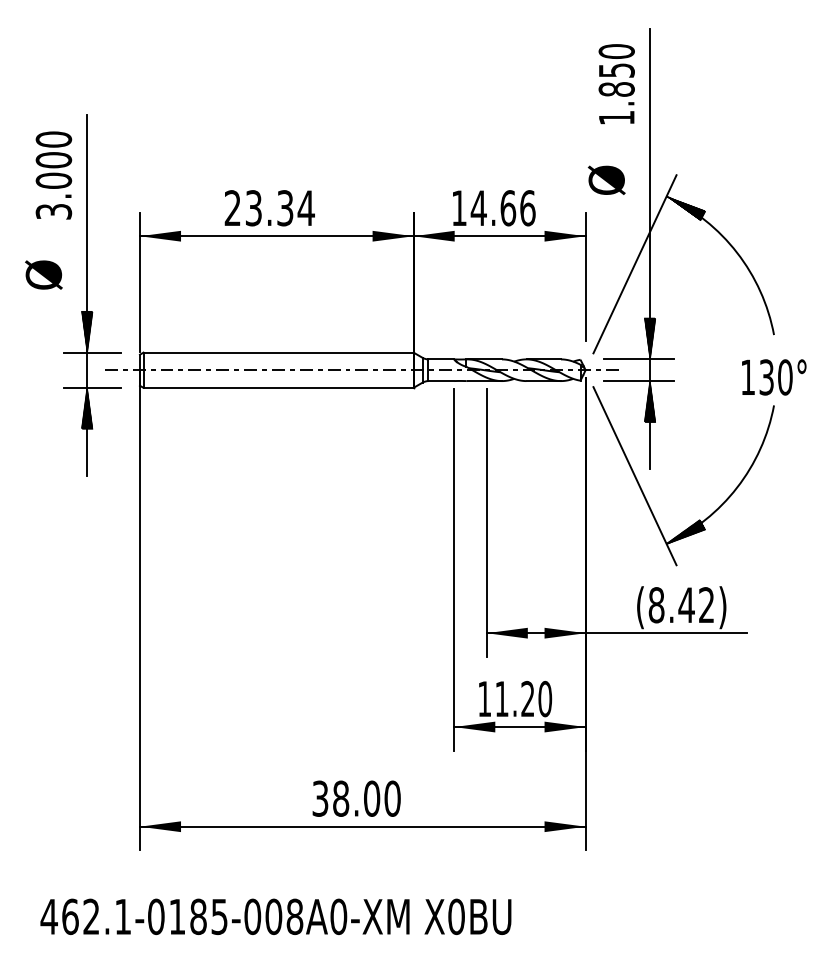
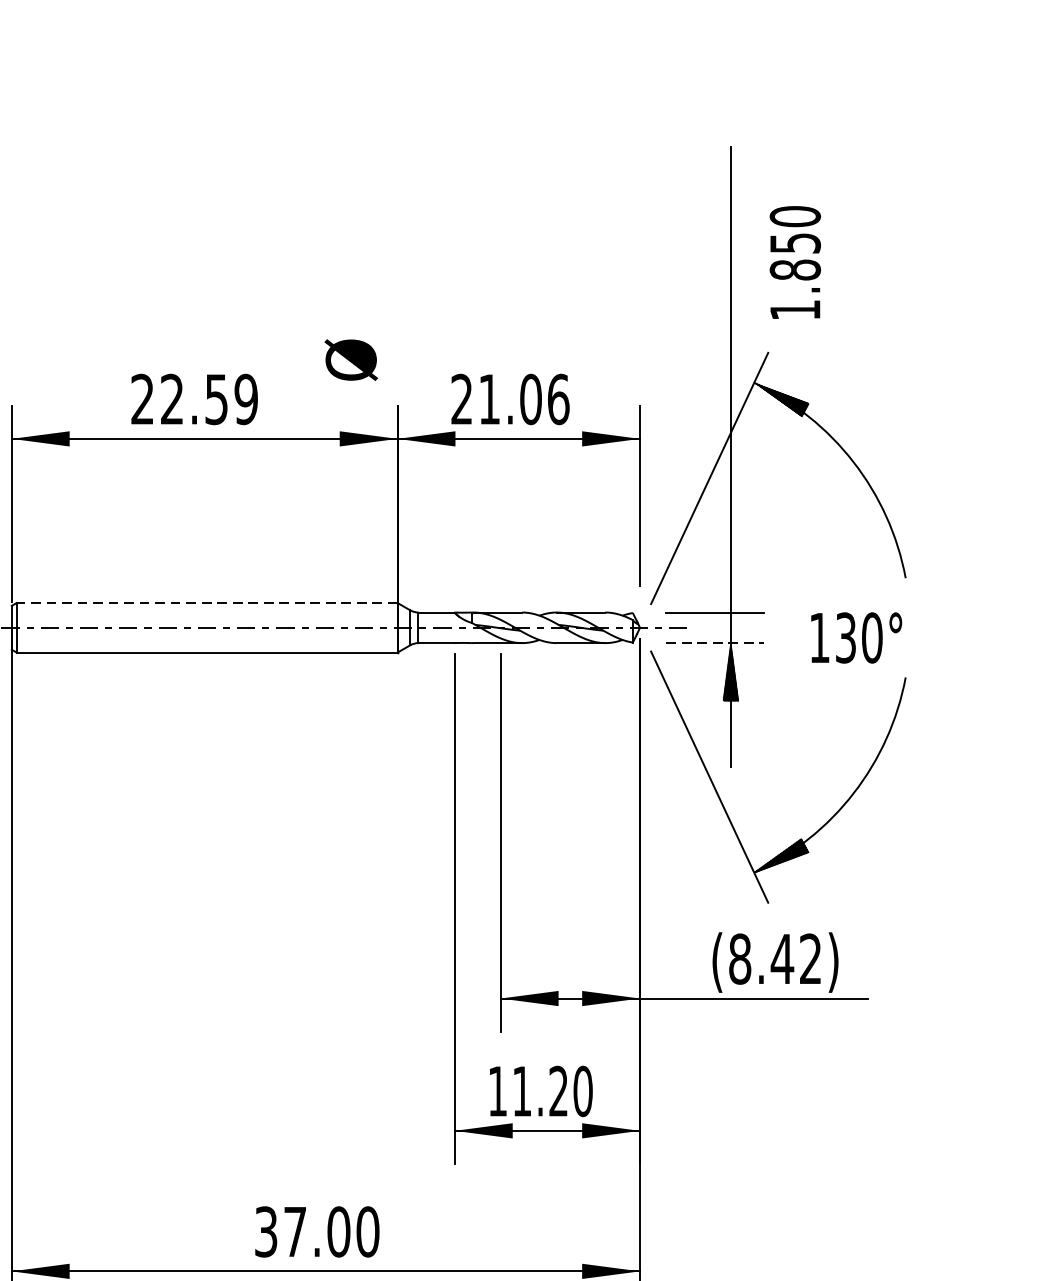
text: (616, 84) -> (794, 263), moved
text: (606, 179) -> (350, 358), moved
text: (279, 208) -> (208, 399), 23.34 -> 22.59
text: (483, 208) -> (496, 399), 14.66 -> 21.06
hatch: (649, 338) -> (730, 583), removed
line: (278, 352) -> (207, 602), solid -> dashed
text: (774, 377) -> (856, 638), moved
line: (638, 381) -> (714, 643), solid -> dashed
text: (341, 798) -> (295, 1231), 38.00 -> 37.00

